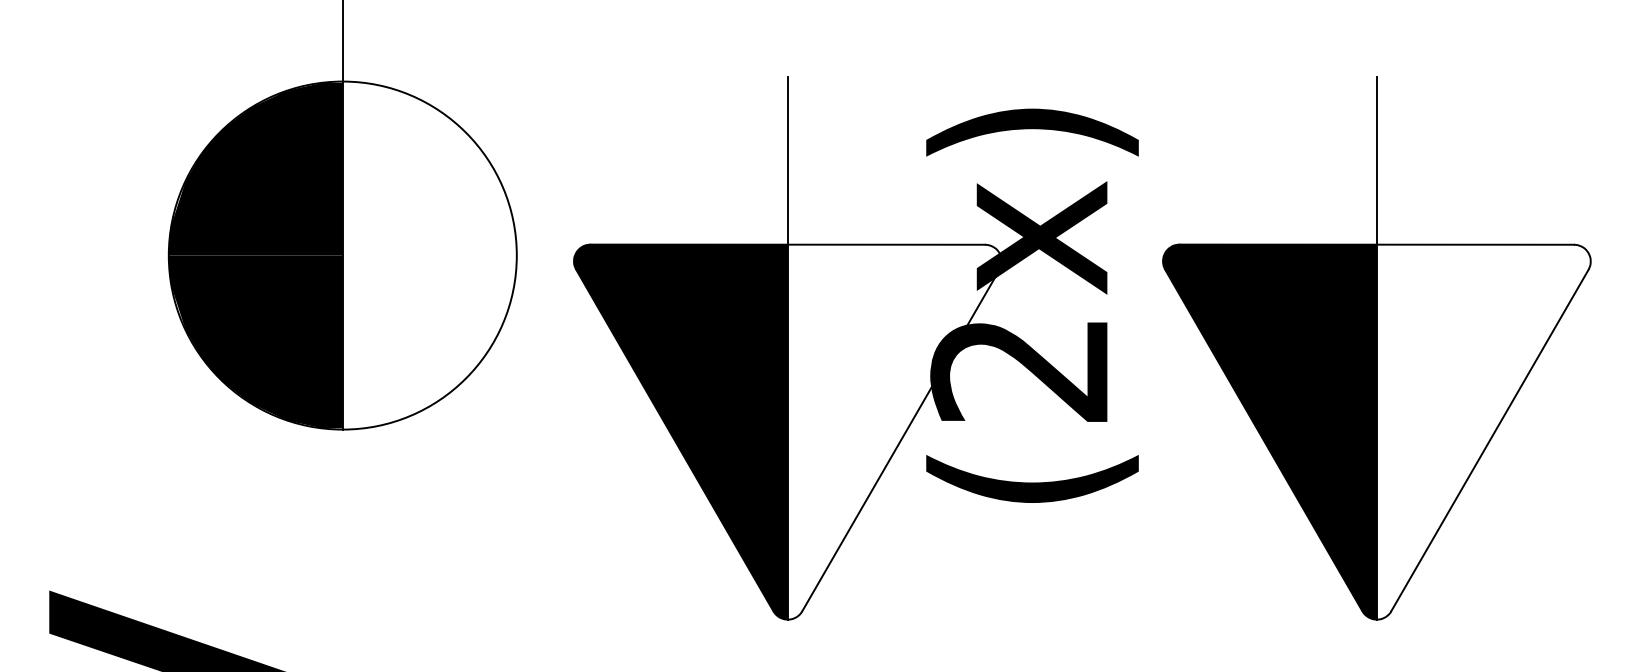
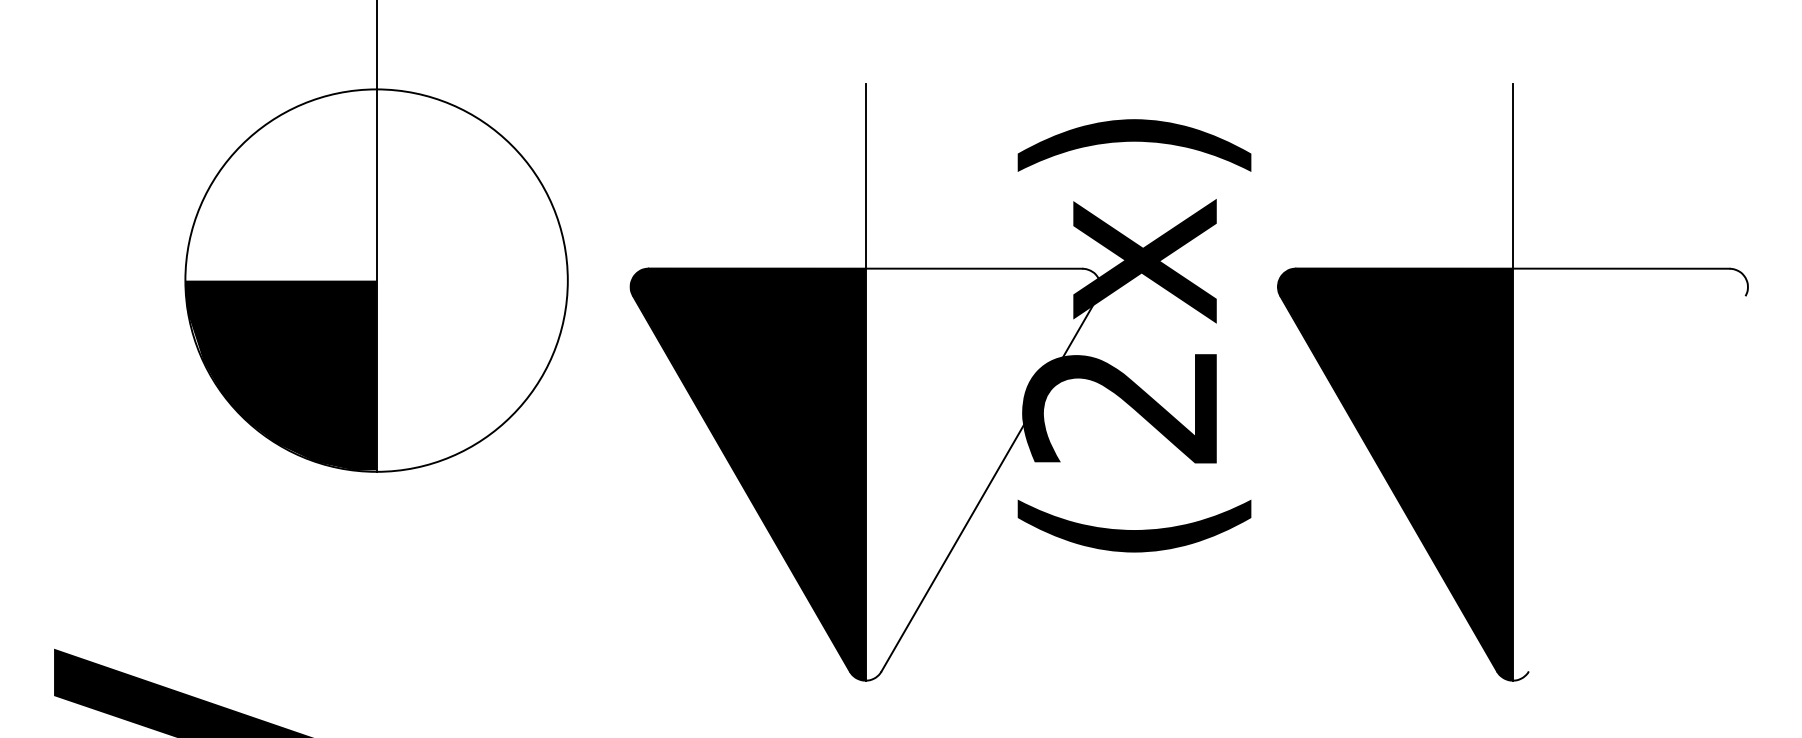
fill: (255, 168) -> (280, 184), removed
line: (1489, 440) -> (1636, 483), removed

